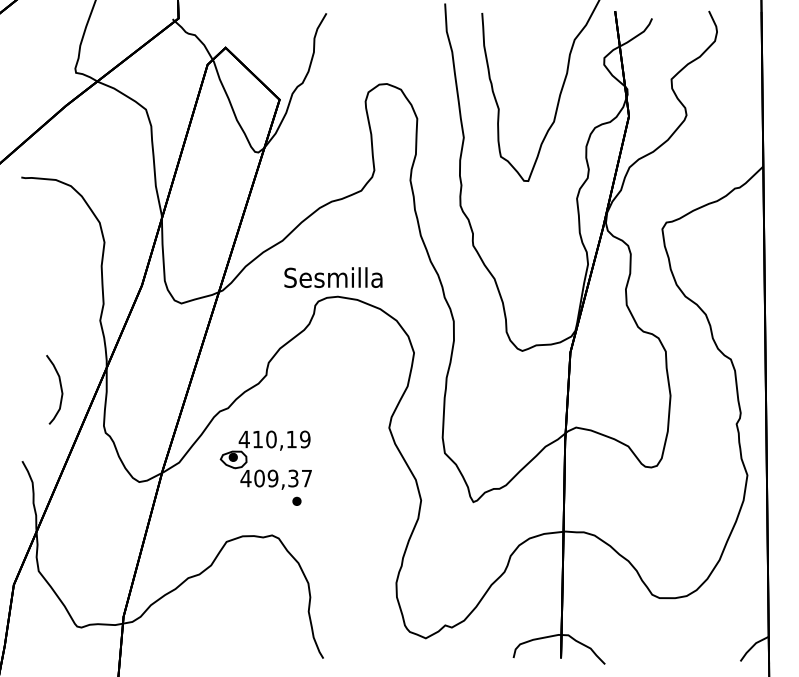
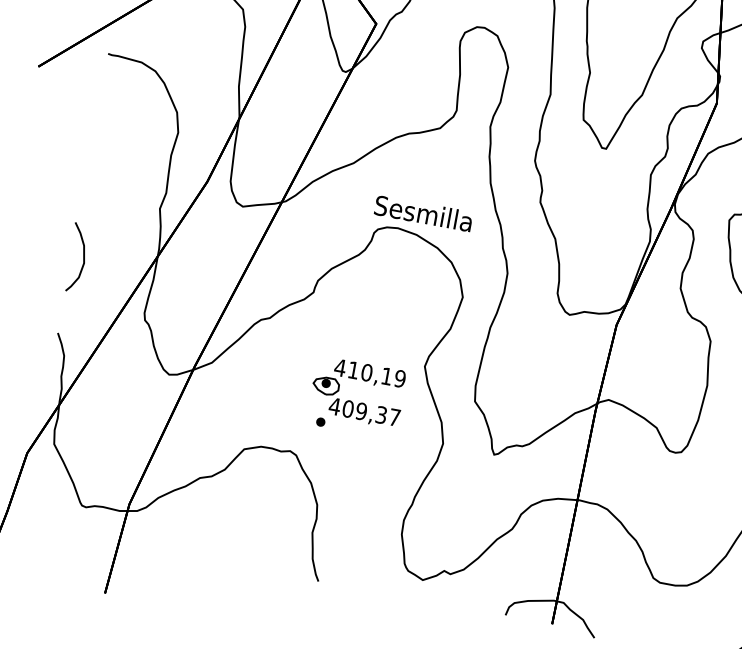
text: (333, 277) -> (423, 213), moved
curve: (60, 389) -> (82, 258), moved
part: (260, 469) -> (350, 400), moved

